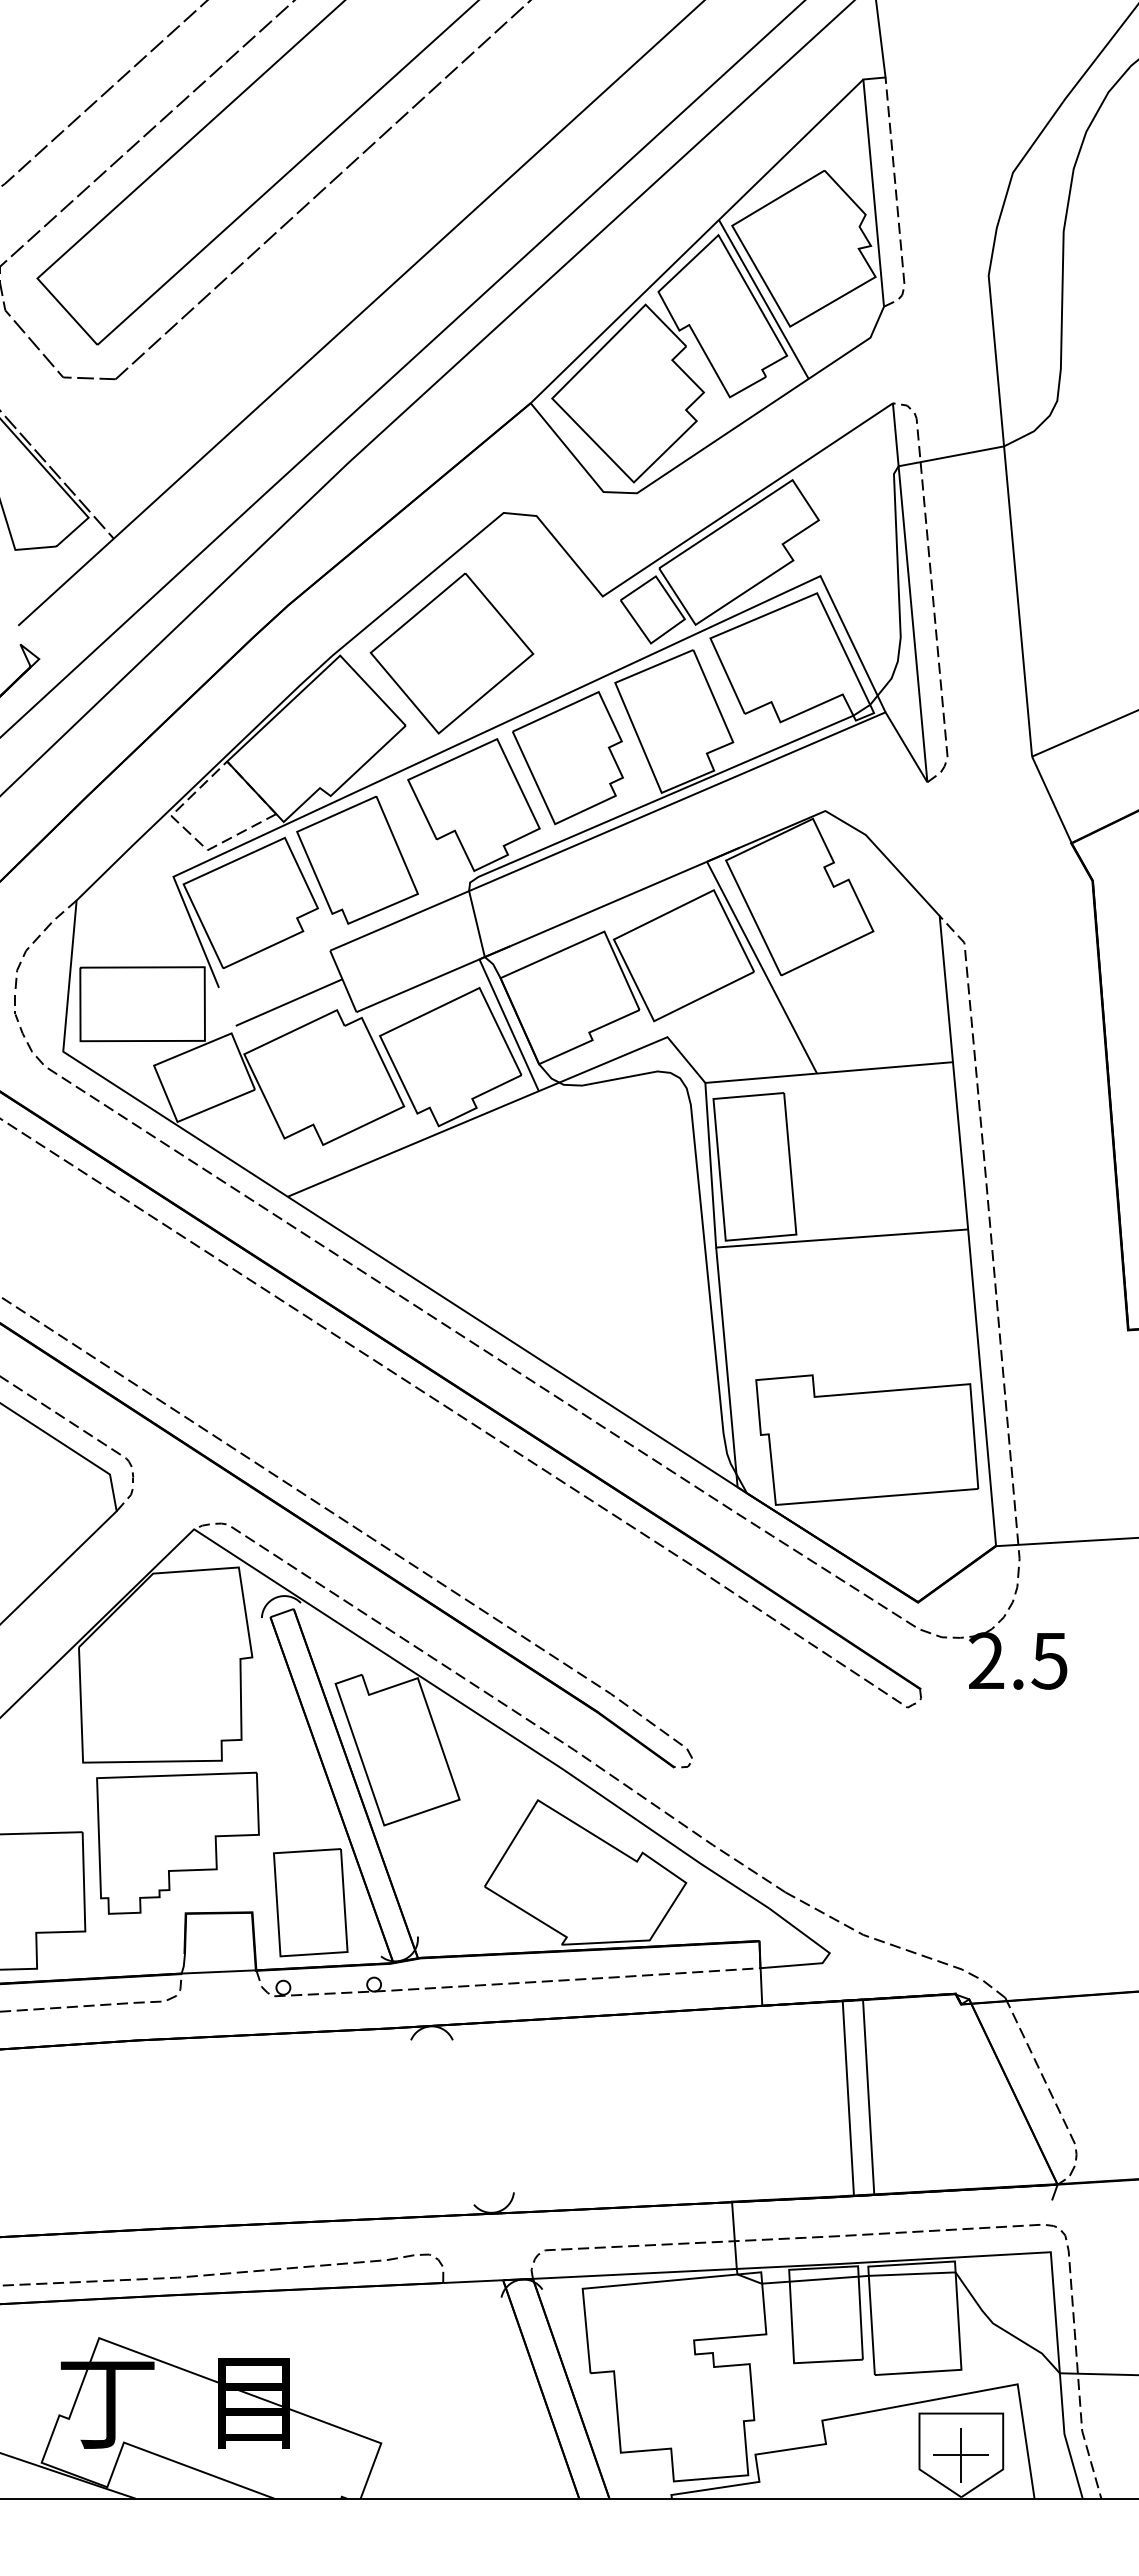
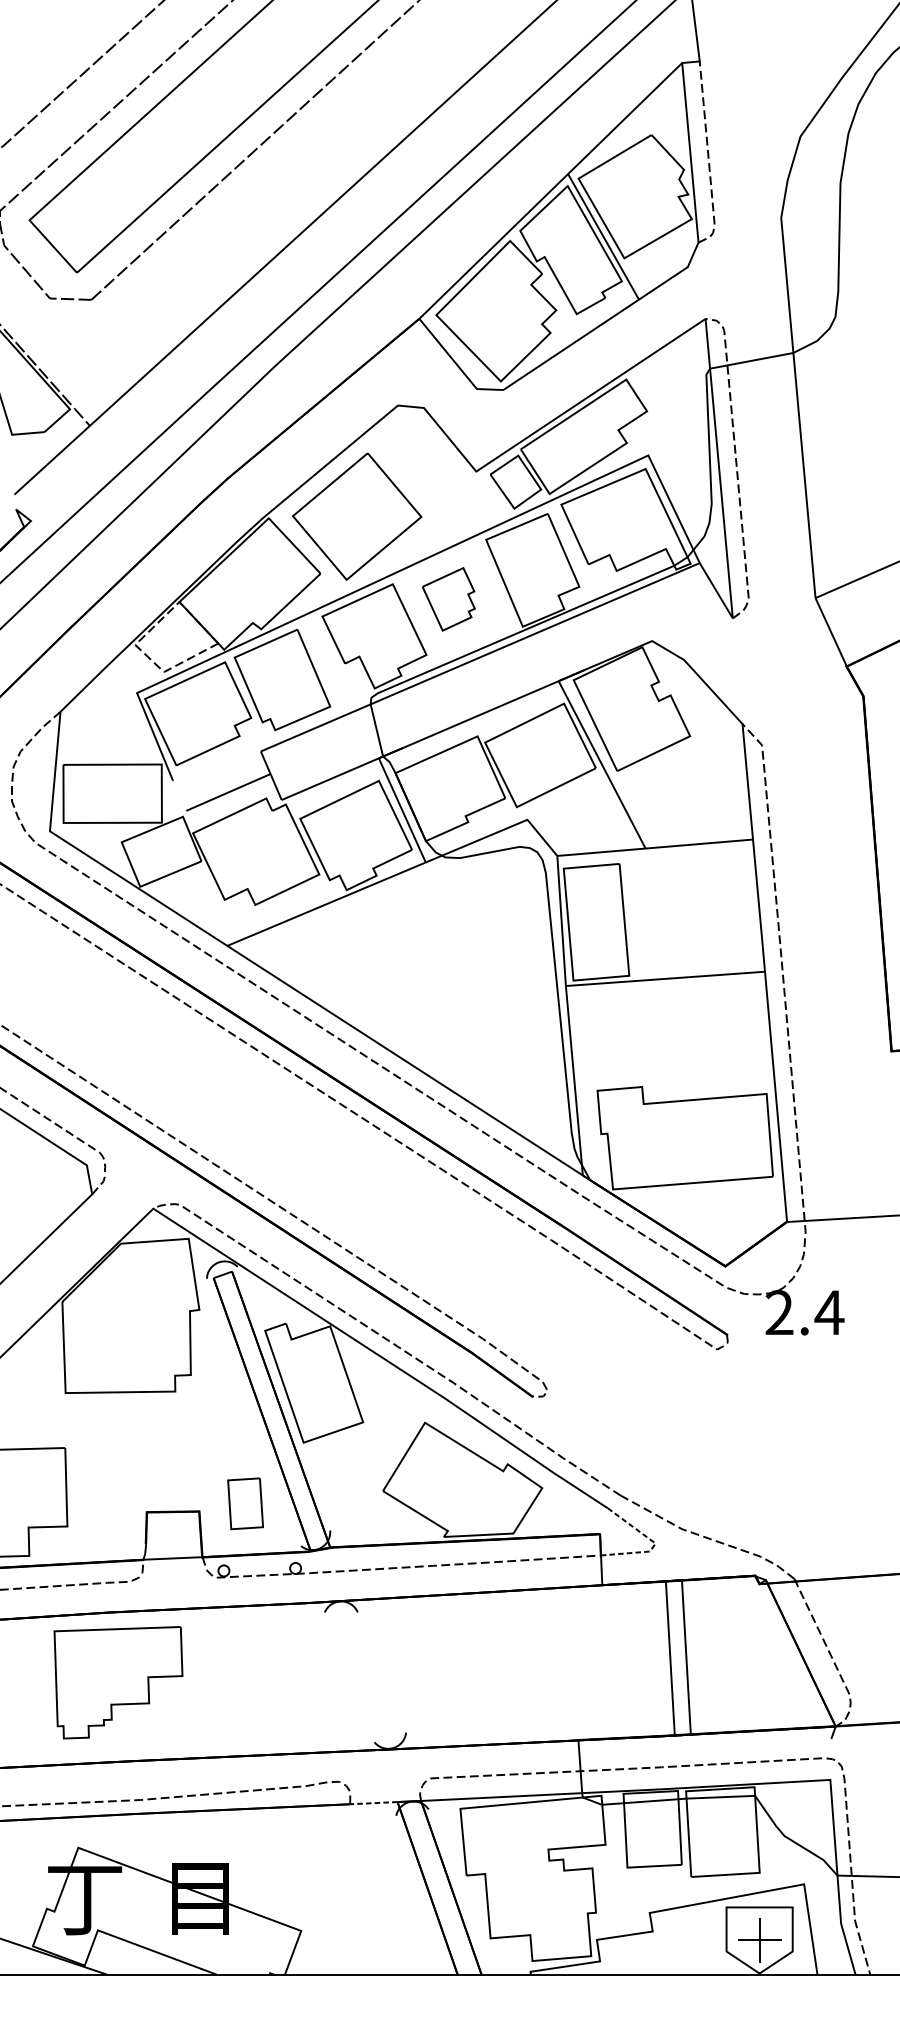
part: (567, 758) -> (448, 599), size x0.6
text: (1049, 1661) -> (829, 1313), 2.5 -> 2.4
part: (177, 1842) -> (118, 1682), moved
part: (310, 1902) -> (245, 1503), size x0.6
line: (829, 1953) -> (655, 1543), solid -> dashed
line: (473, 2281) -> (374, 1803), solid -> dashed

